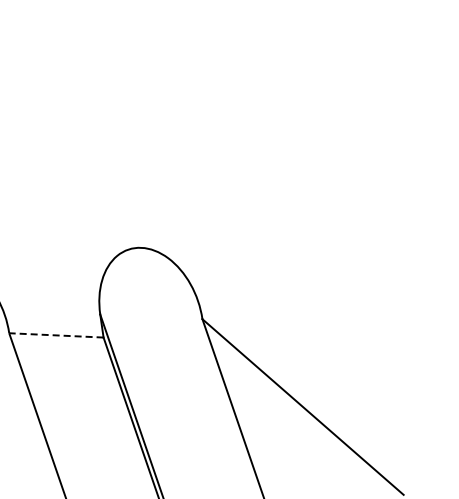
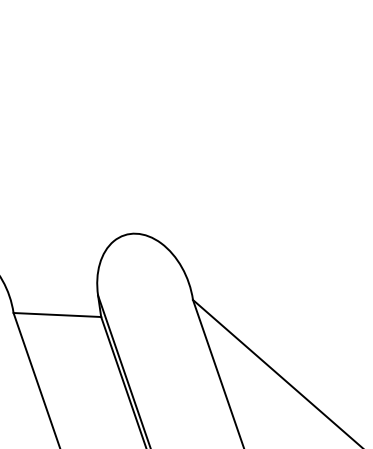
line: (55, 335) -> (56, 315), dashed -> solid

